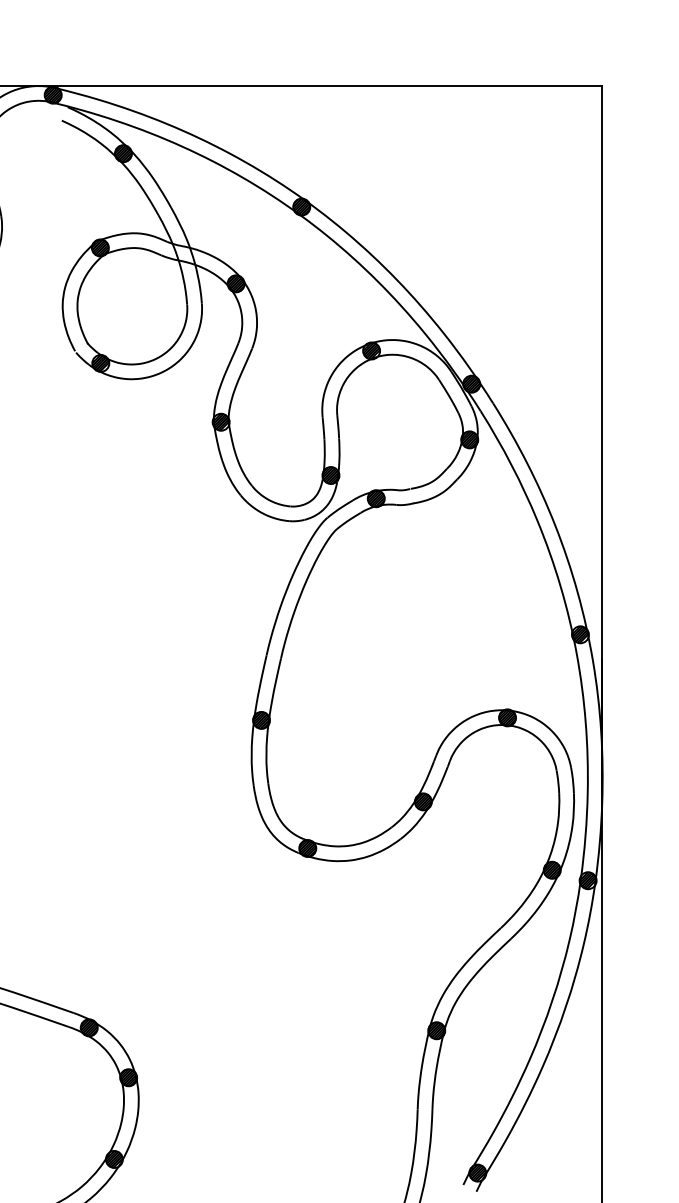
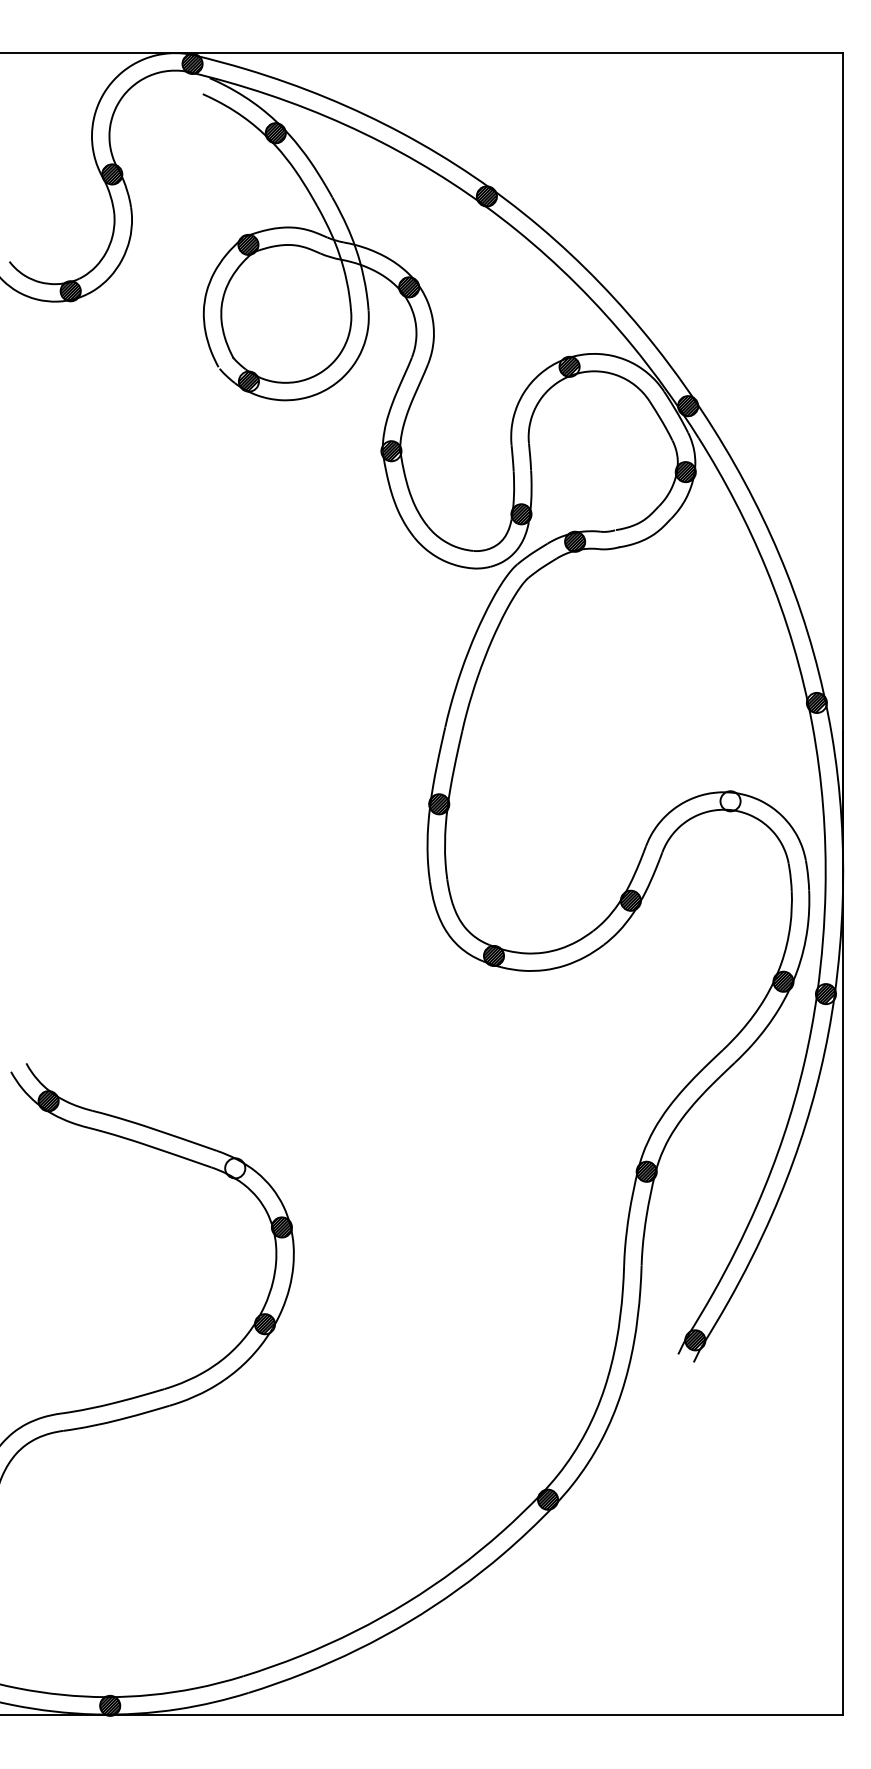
hatch: (507, 718) -> (730, 801), removed
hatch: (89, 1027) -> (235, 1168), removed

